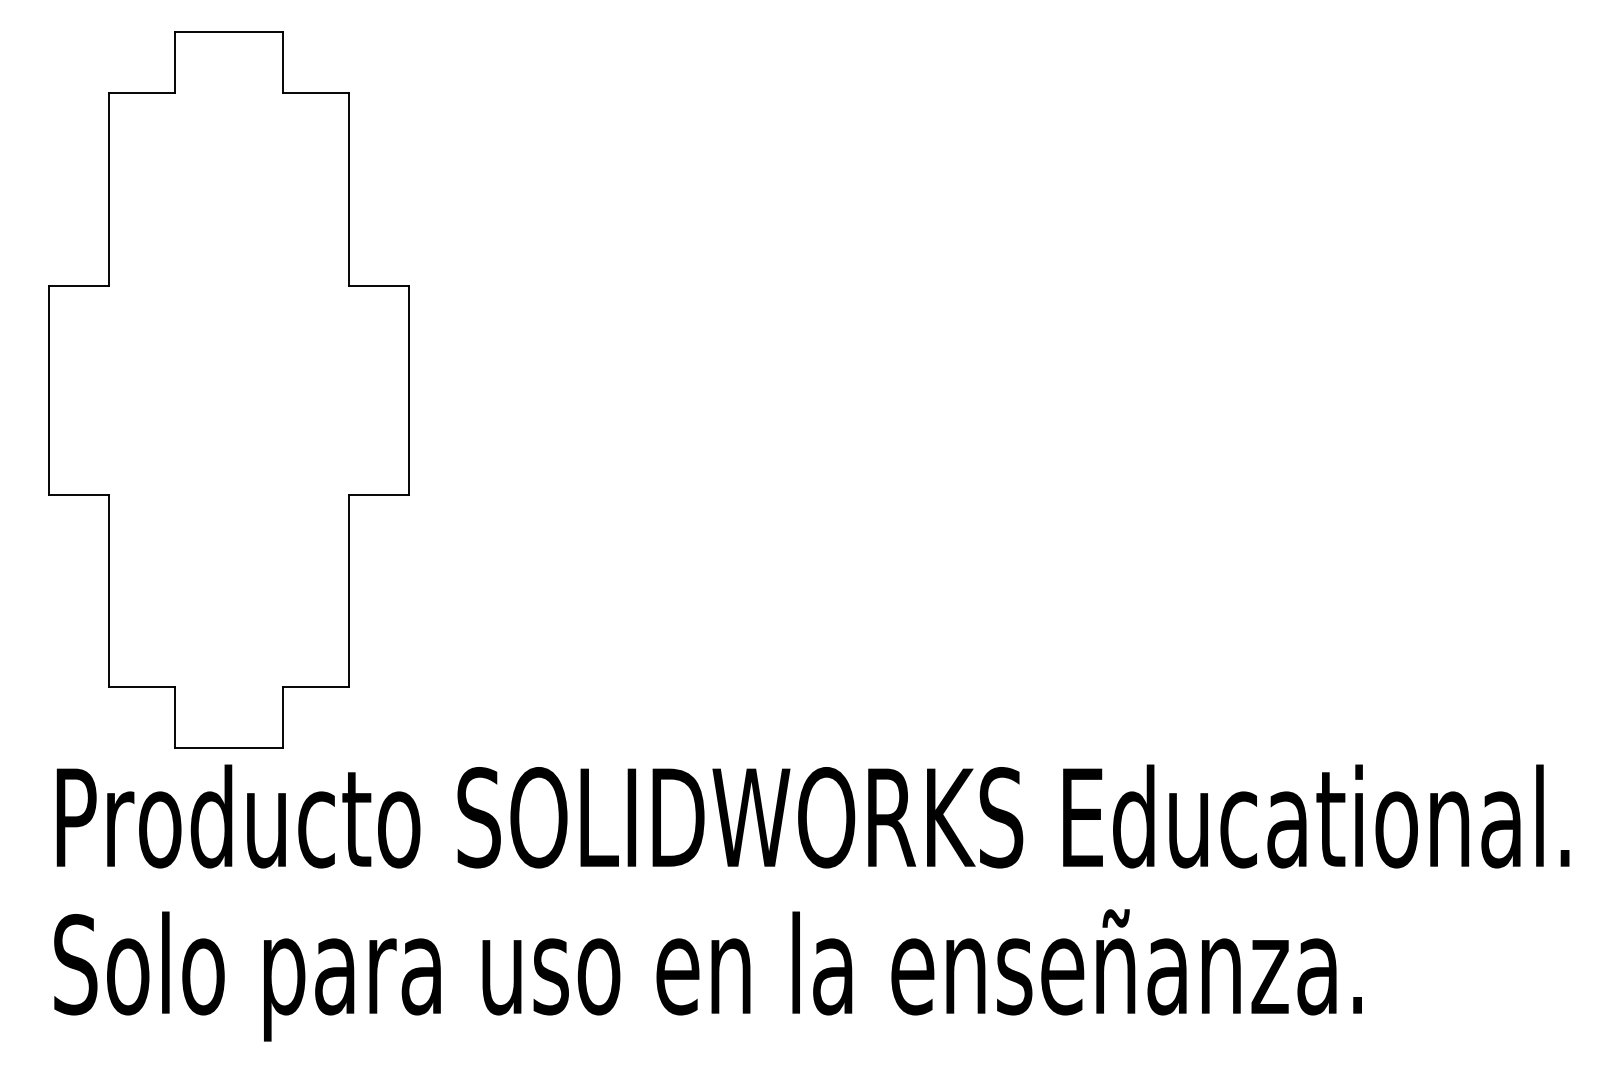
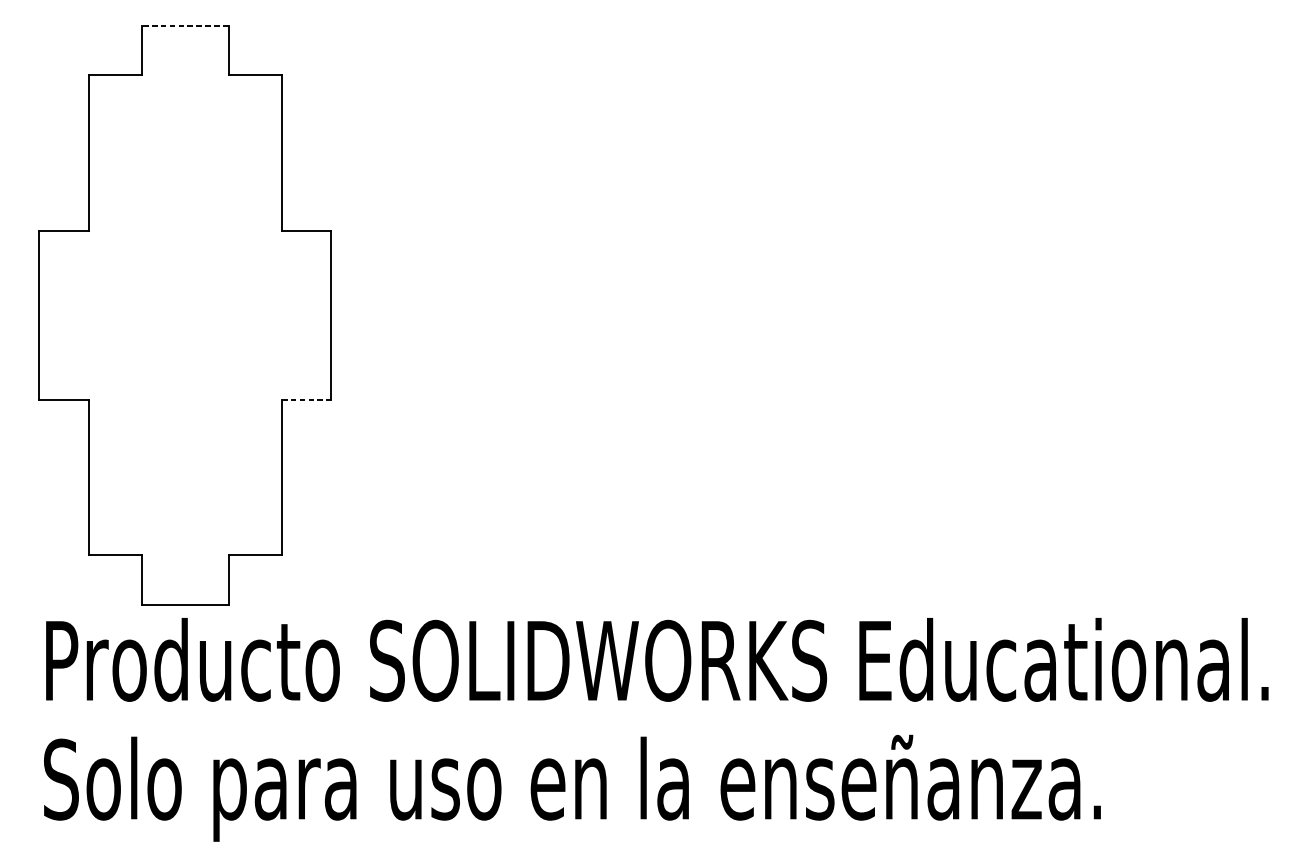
line: (228, 32) -> (184, 26), solid -> dashed
line: (379, 494) -> (306, 399), solid -> dashed

